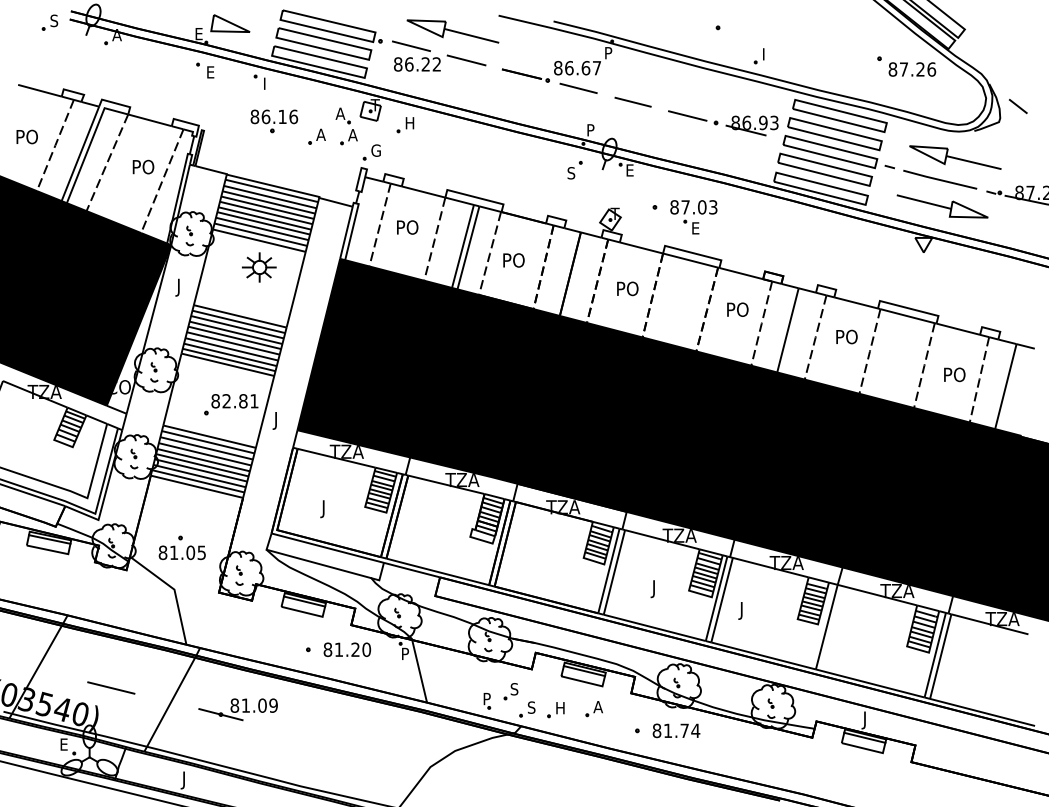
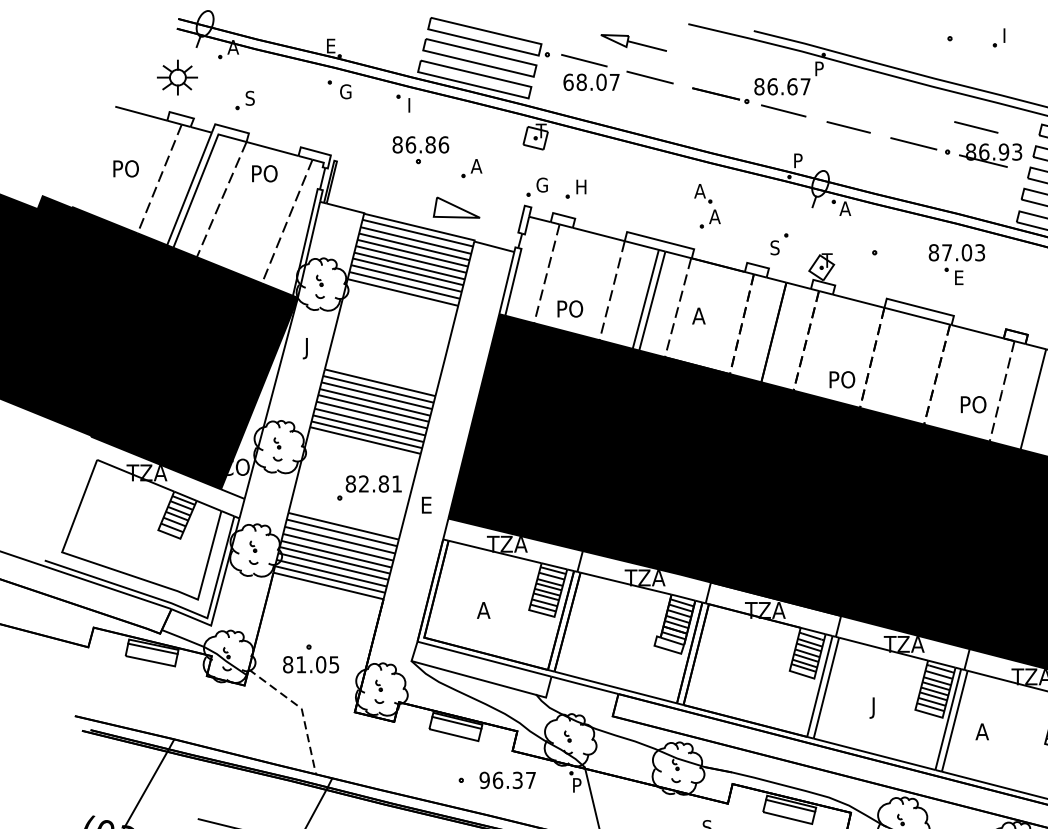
part: (49, 22) -> (244, 100), moved
part: (230, 23) -> (456, 207), moved
part: (452, 31) -> (633, 43), size x0.6
part: (758, 56) -> (998, 38), moved
text: (417, 64) -> (591, 82), 86.22 -> 68.07
text: (211, 72) -> (345, 91), E -> G
line: (739, 101) -> (975, 126), added
text: (282, 116) -> (430, 144), 86.16 -> 86.86
part: (405, 125) -> (576, 189), moved
part: (346, 126) -> (707, 206), moved
text: (143, 166) -> (264, 173), moved
part: (574, 170) -> (778, 244), moved
text: (630, 170) -> (845, 208), E -> A
part: (693, 217) -> (956, 264), moved
text: (407, 227) -> (570, 308), moved
text: (512, 260) -> (704, 316), PO -> A
part: (259, 267) -> (177, 77), moved
text: (627, 288) -> (841, 379), moved
text: (737, 309) -> (973, 404), moved
text: (277, 420) -> (424, 506), J -> E
text: (326, 509) -> (483, 613), J -> A
line: (174, 589) -> (301, 708), solid -> dashed
text: (744, 610) -> (981, 733), J -> A
text: (347, 649) -> (508, 780), 81.20 -> 96.37

